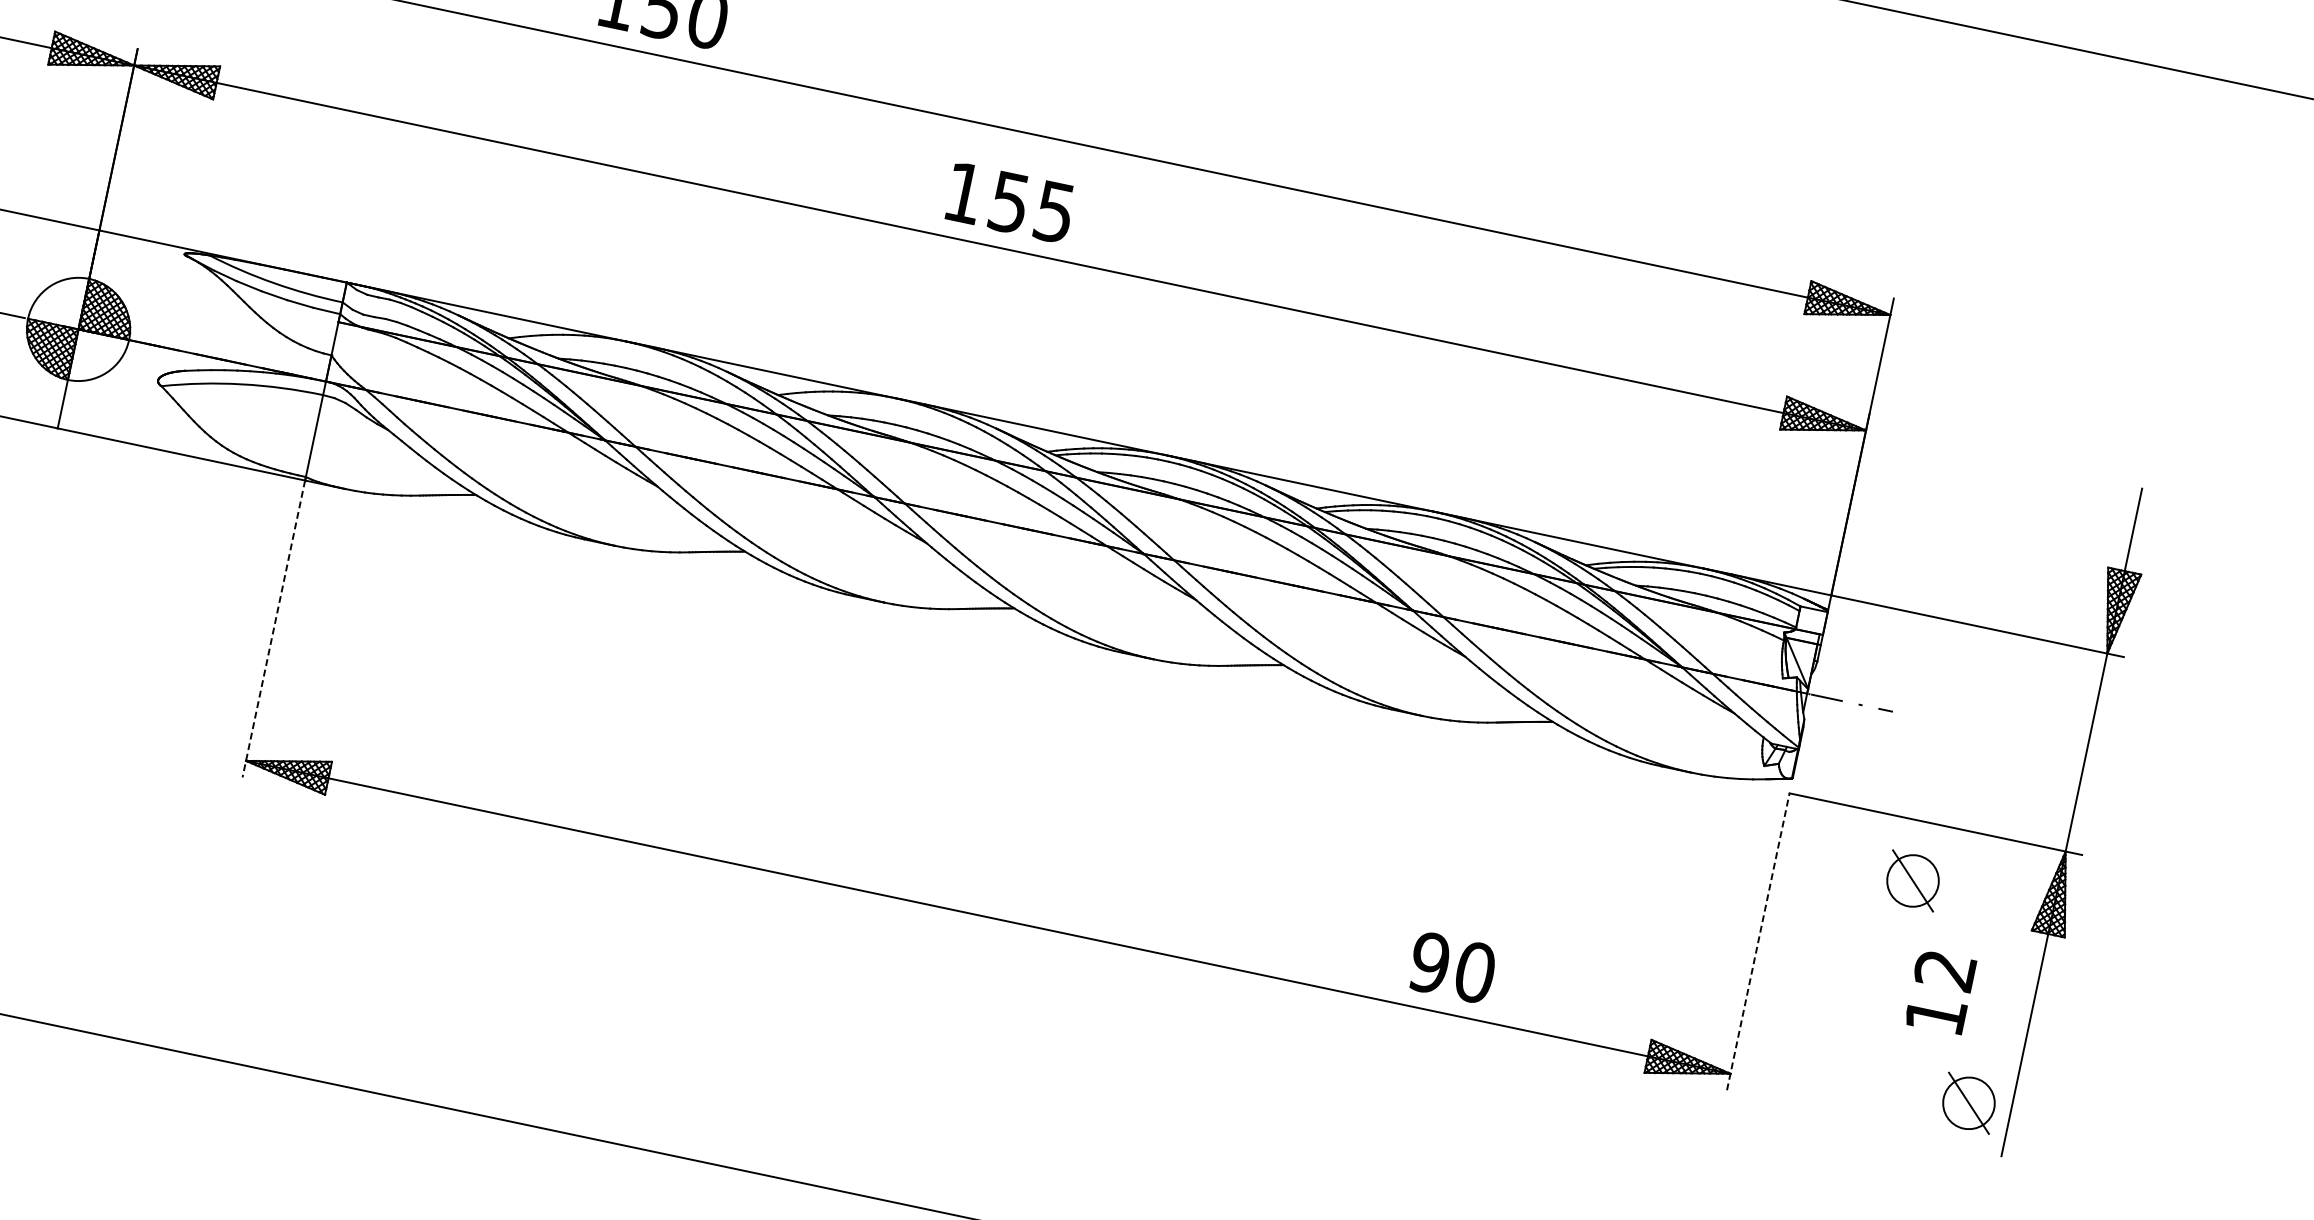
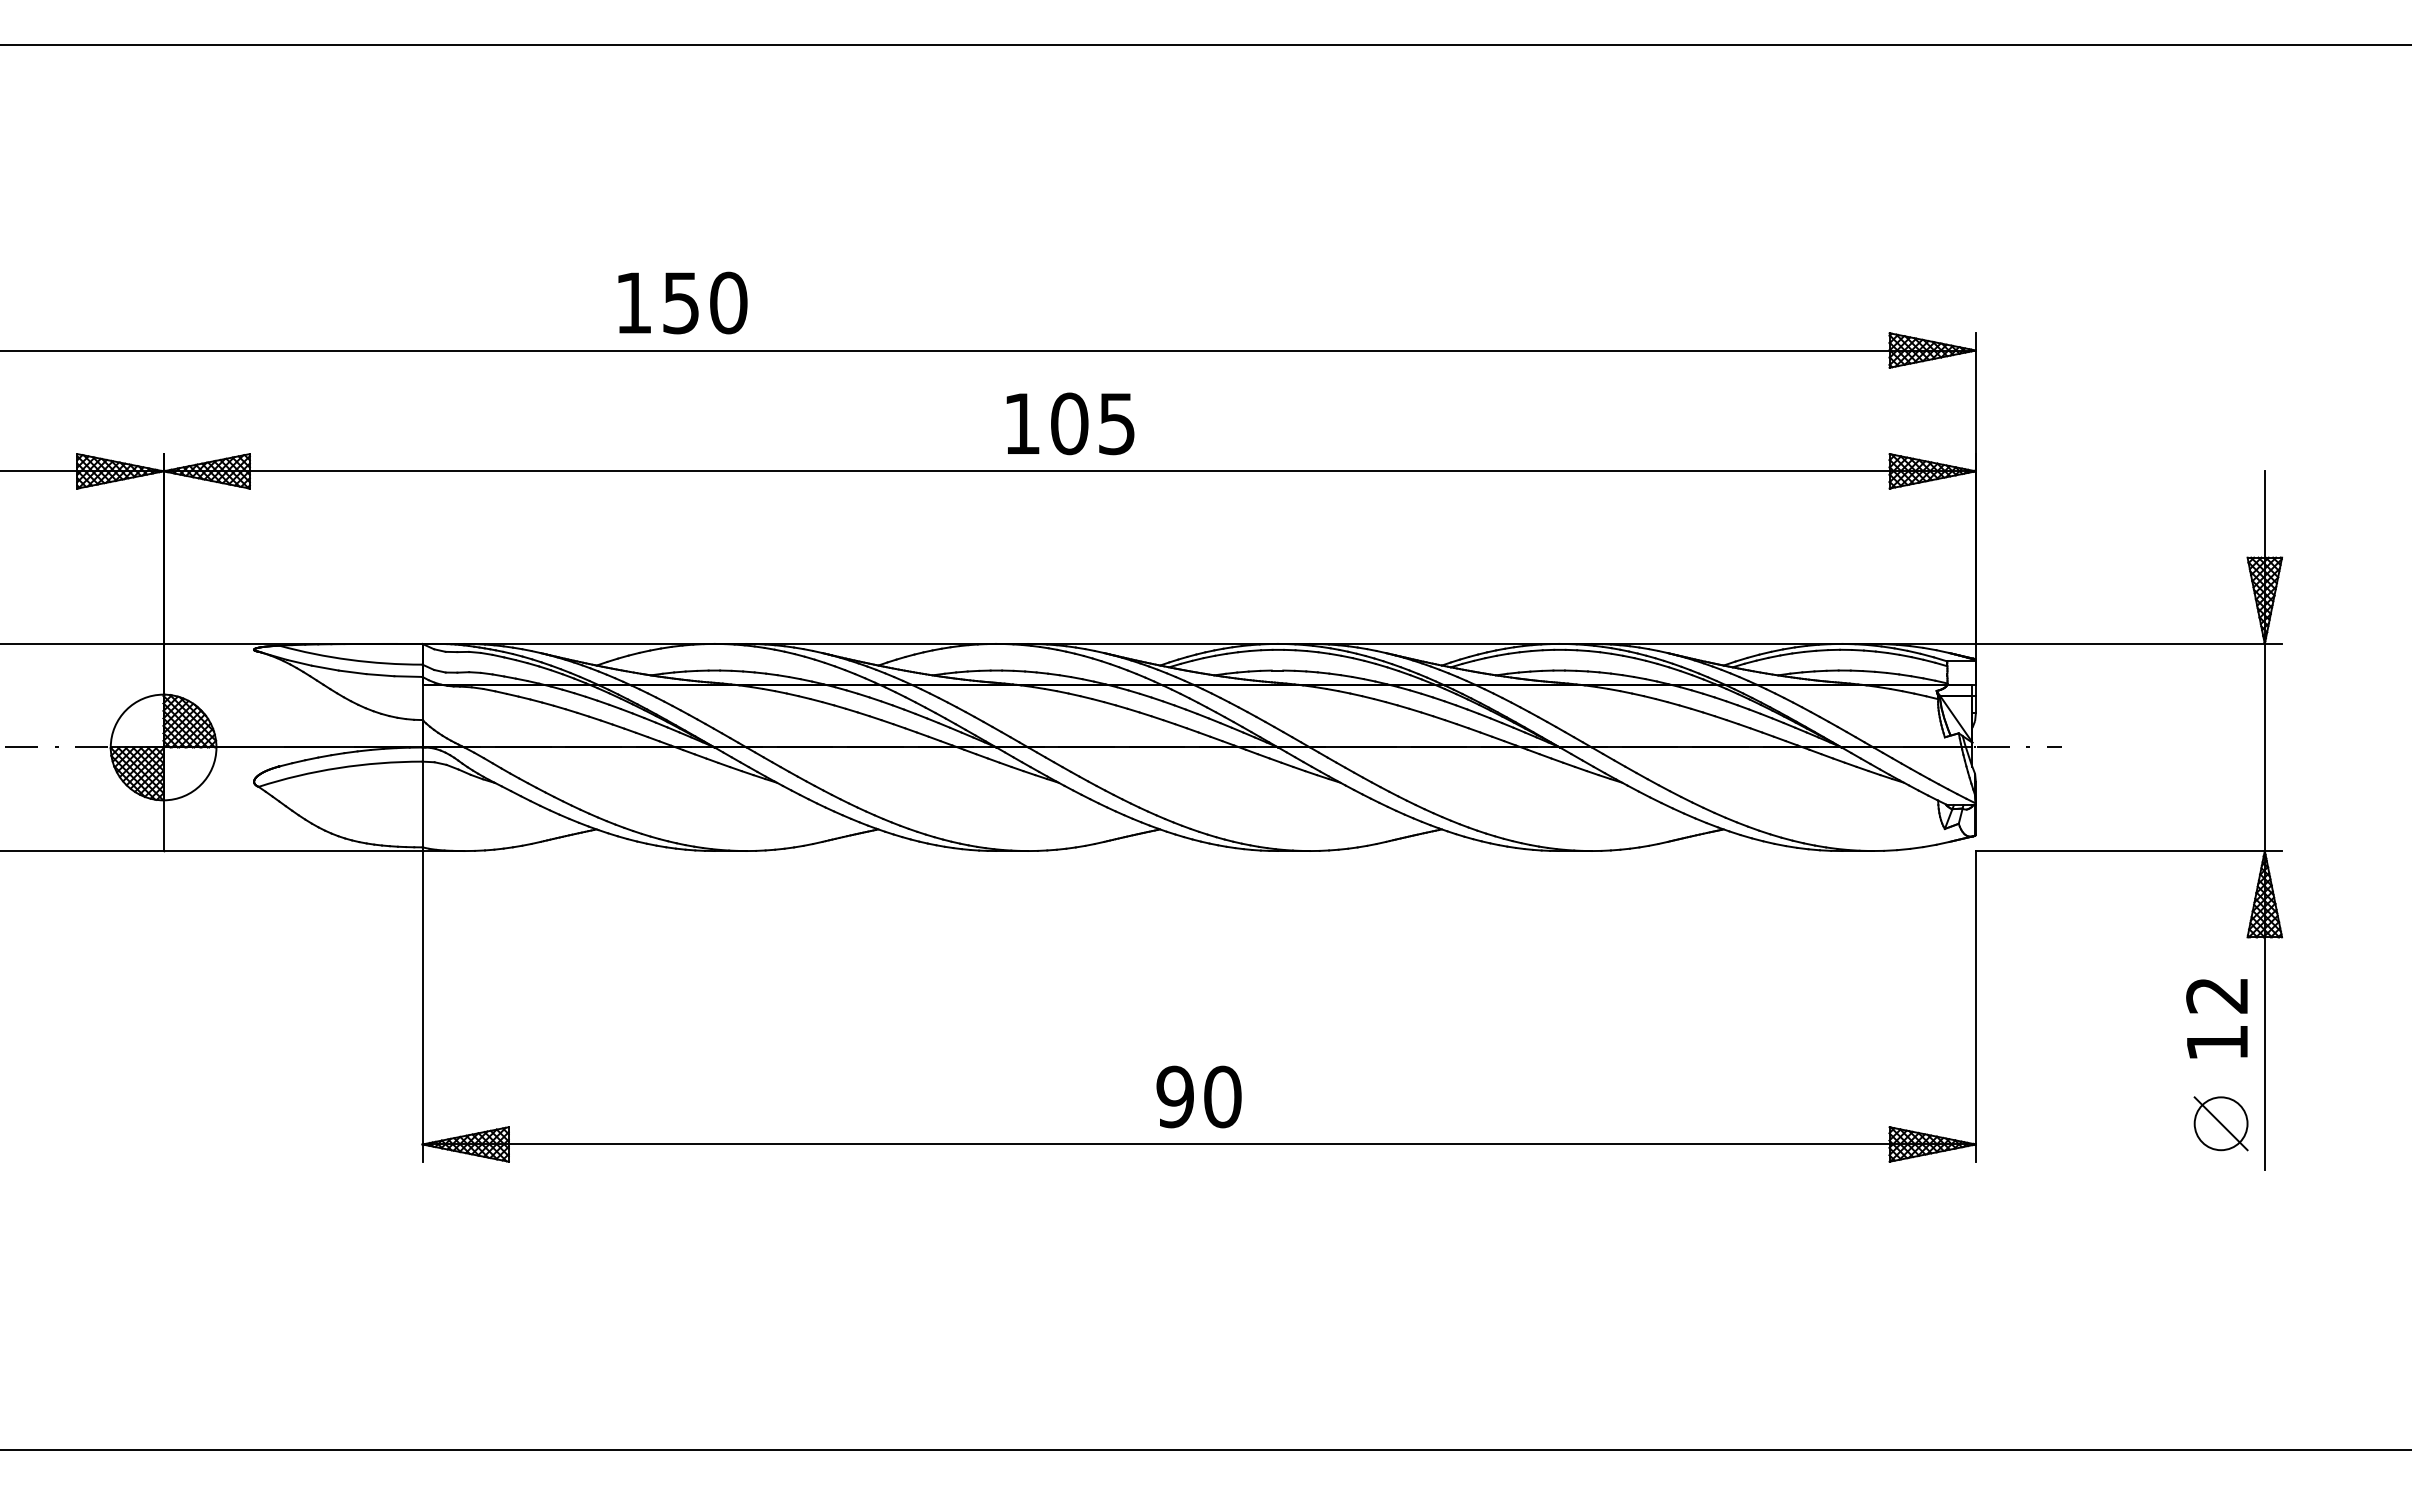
text: (1009, 202) -> (1069, 423), 155 -> 105
line: (273, 629) -> (422, 1006), dashed -> solid
part: (1912, 880) -> (2117, 912), removed
line: (1758, 940) -> (1975, 1005), dashed -> solid
text: (1452, 967) -> (1198, 1096), moved
text: (1939, 992) -> (2216, 1018), moved

